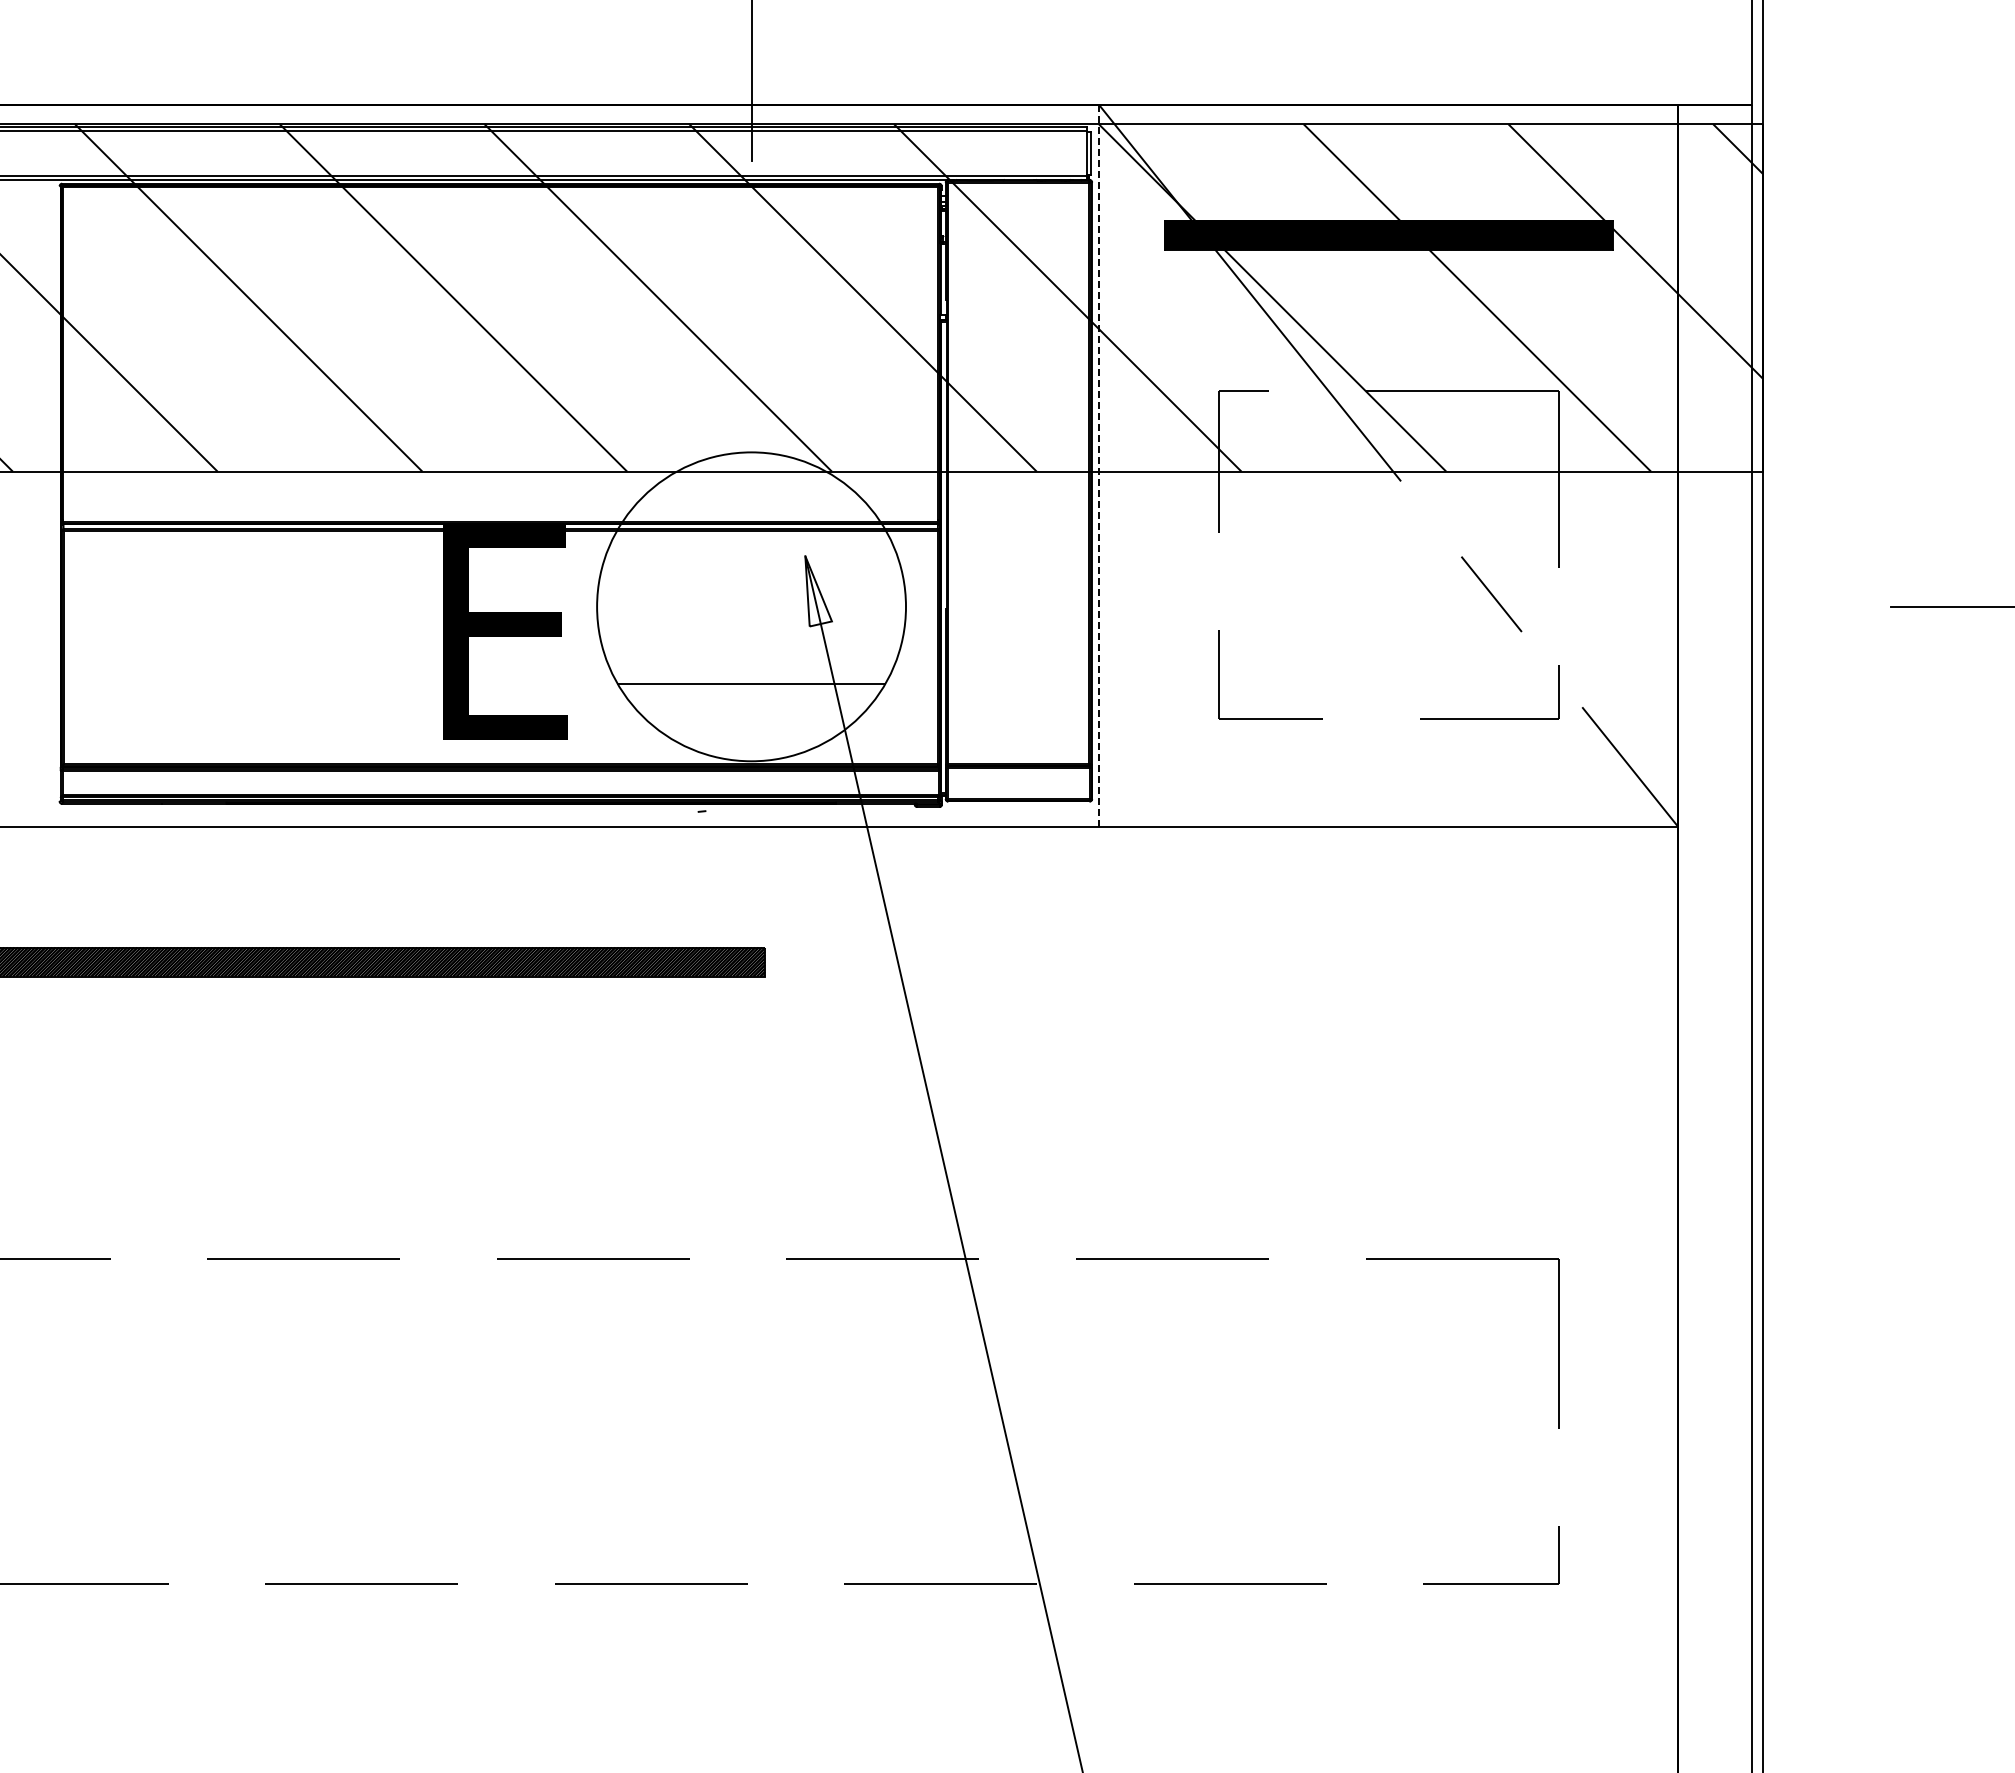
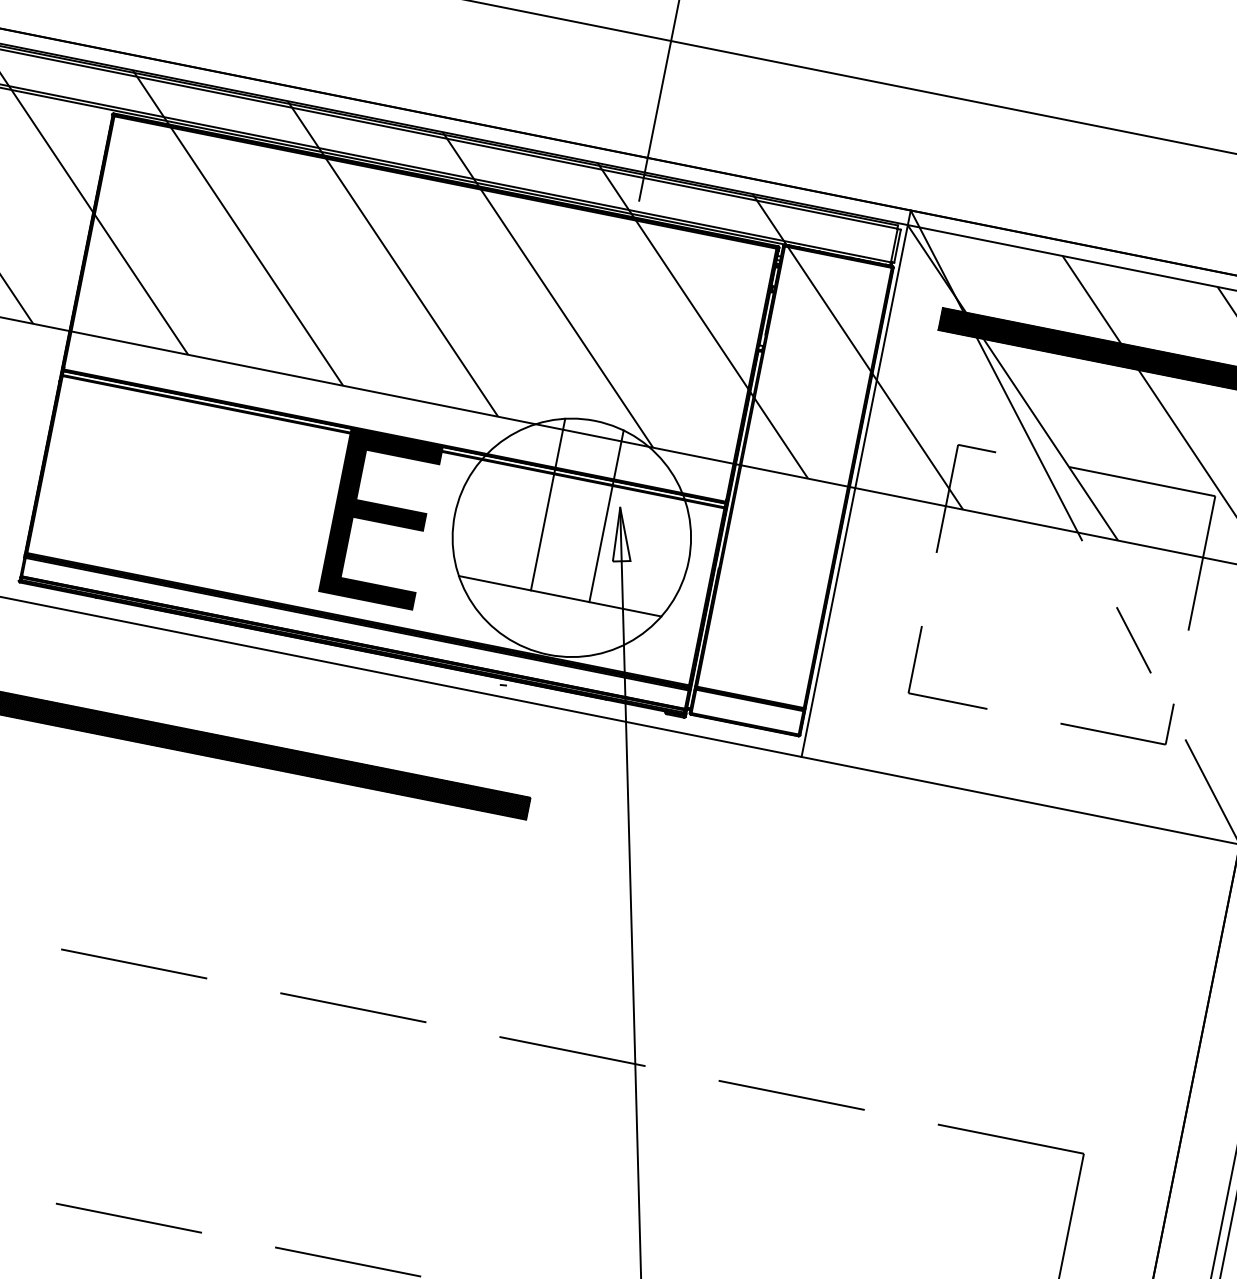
line: (1099, 465) -> (856, 483), dashed -> solid
line: (712, 570) -> (547, 504), added
line: (790, 570) -> (606, 516), added

